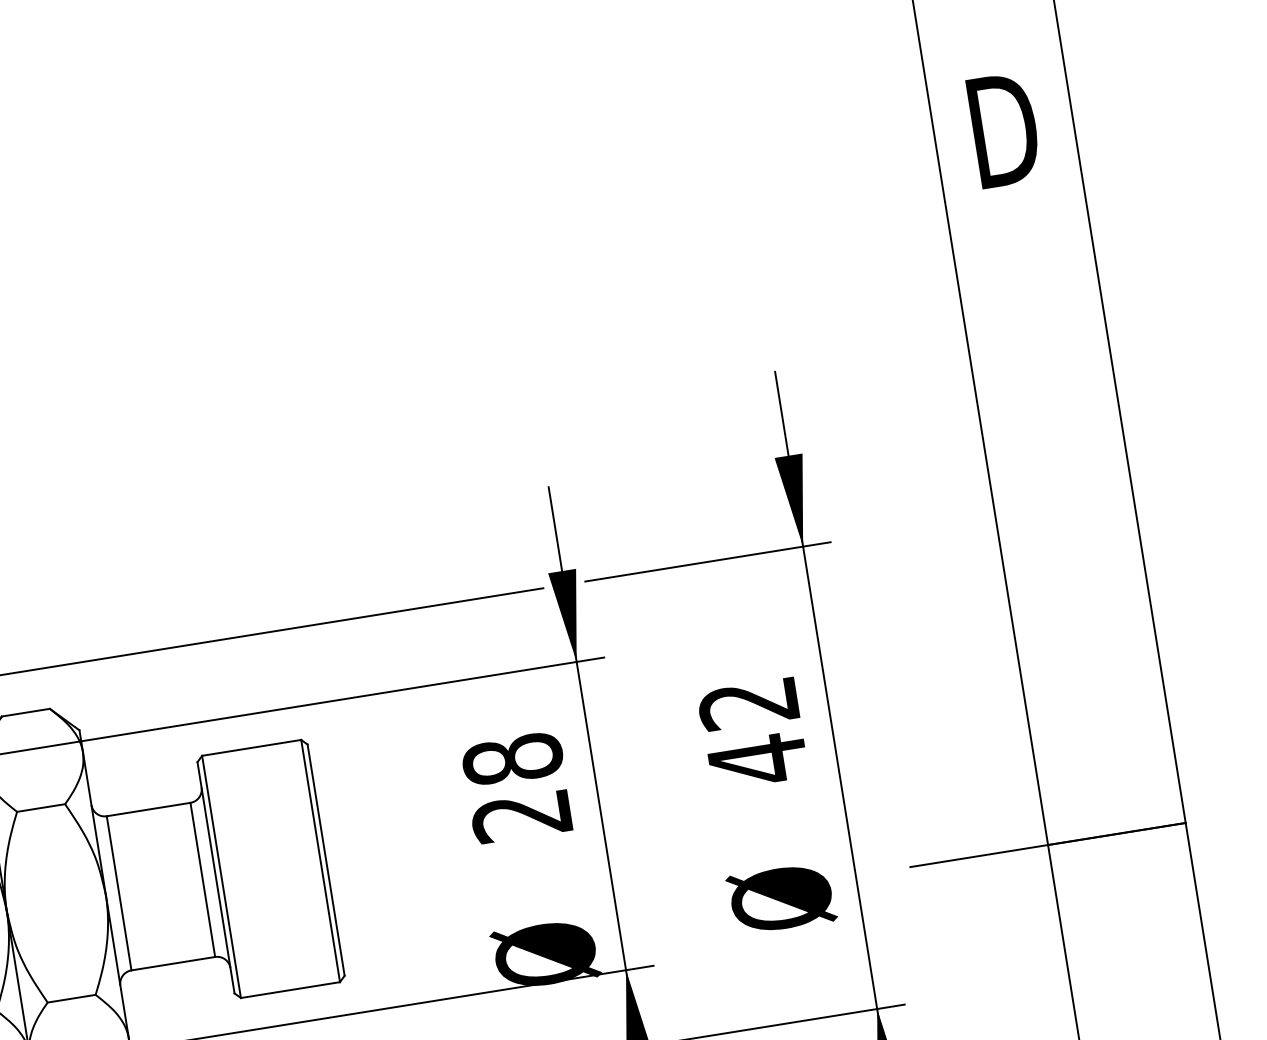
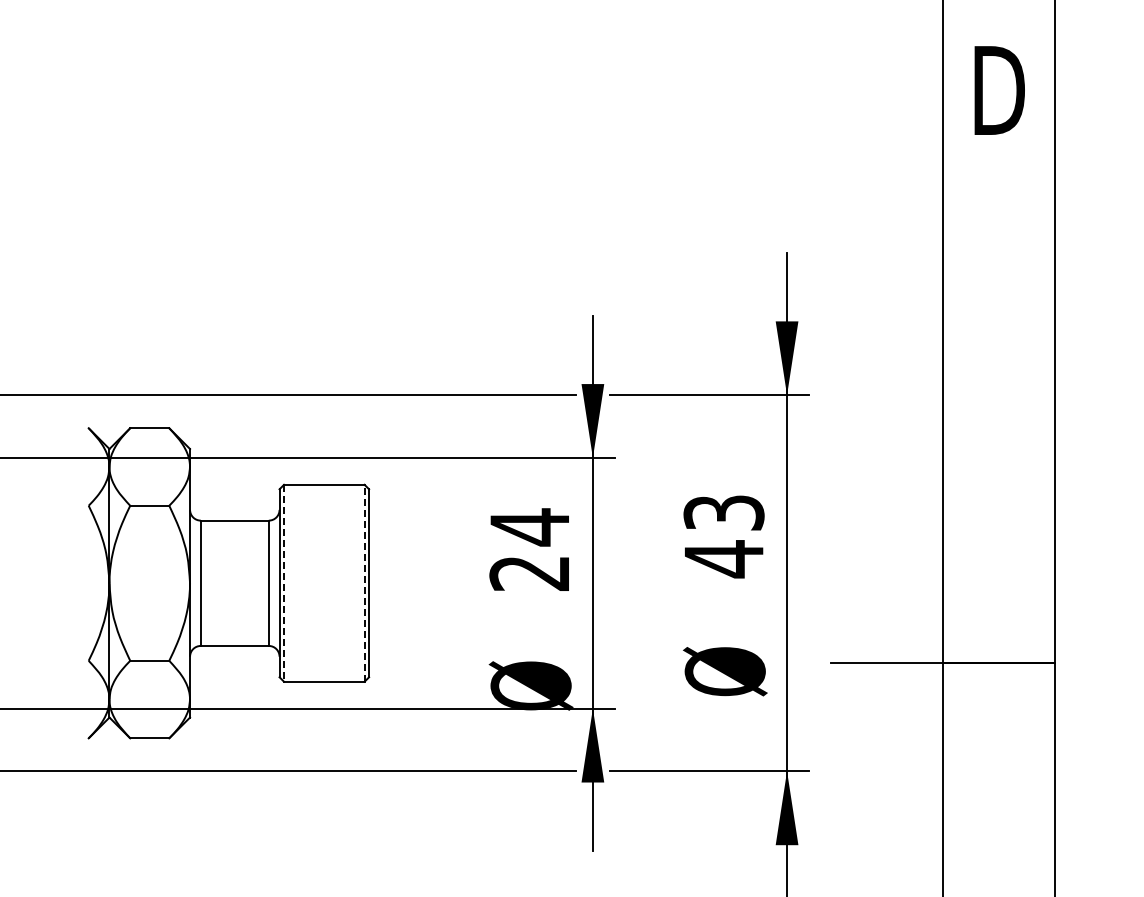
text: (748, 703) -> (723, 512), 42 -> 43
text: (512, 759) -> (529, 527), 28 -> 24
line: (320, 860) -> (364, 582), solid -> dashed
line: (222, 877) -> (284, 583), solid -> dashed

